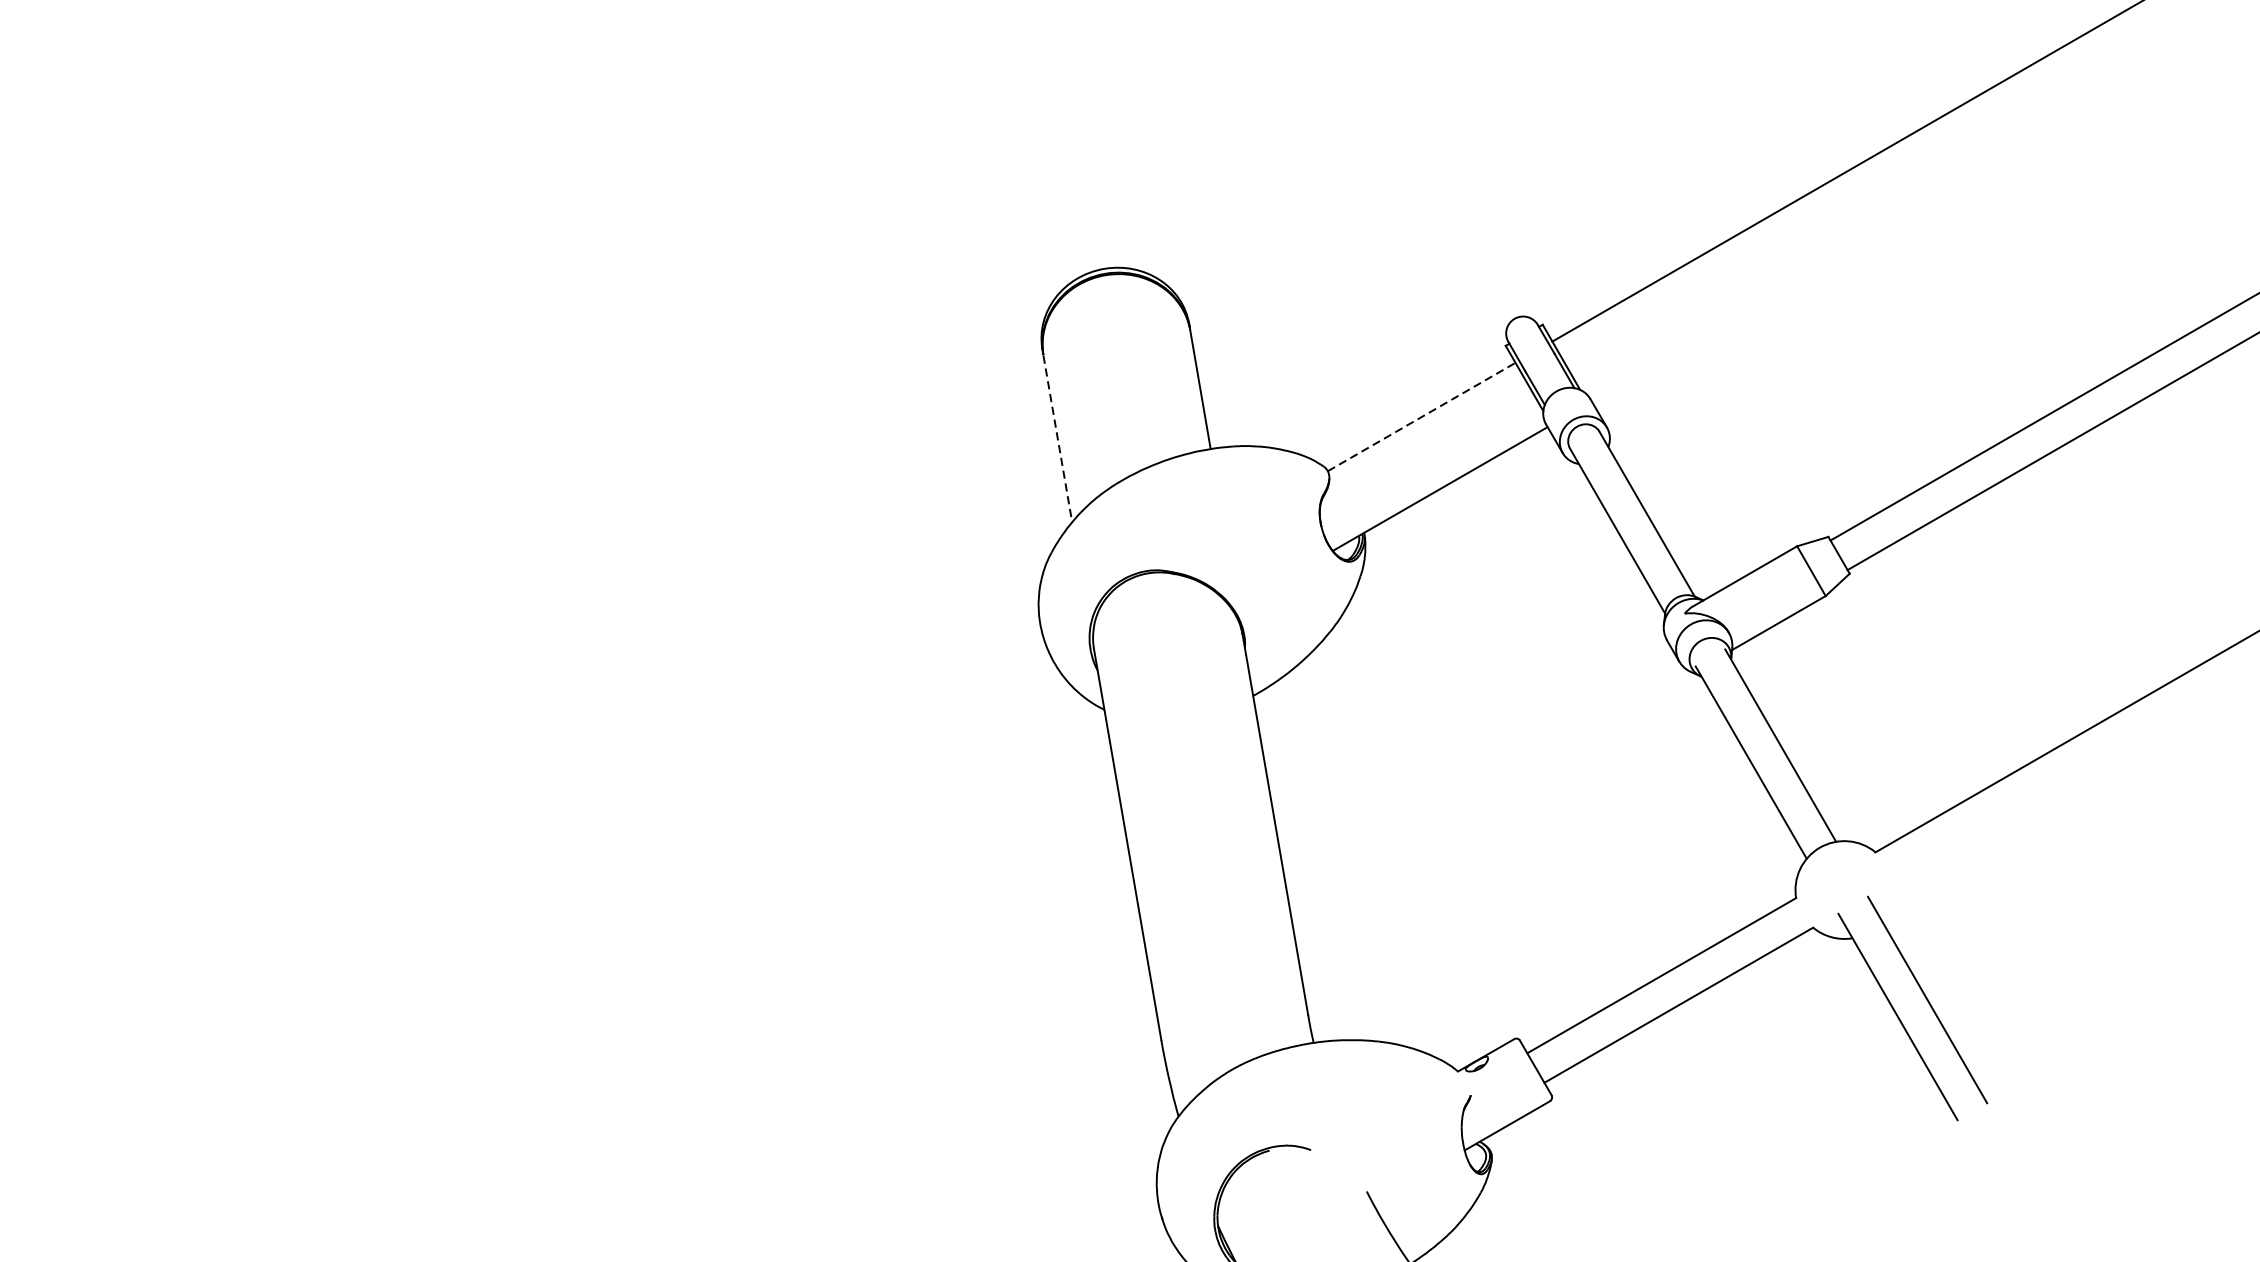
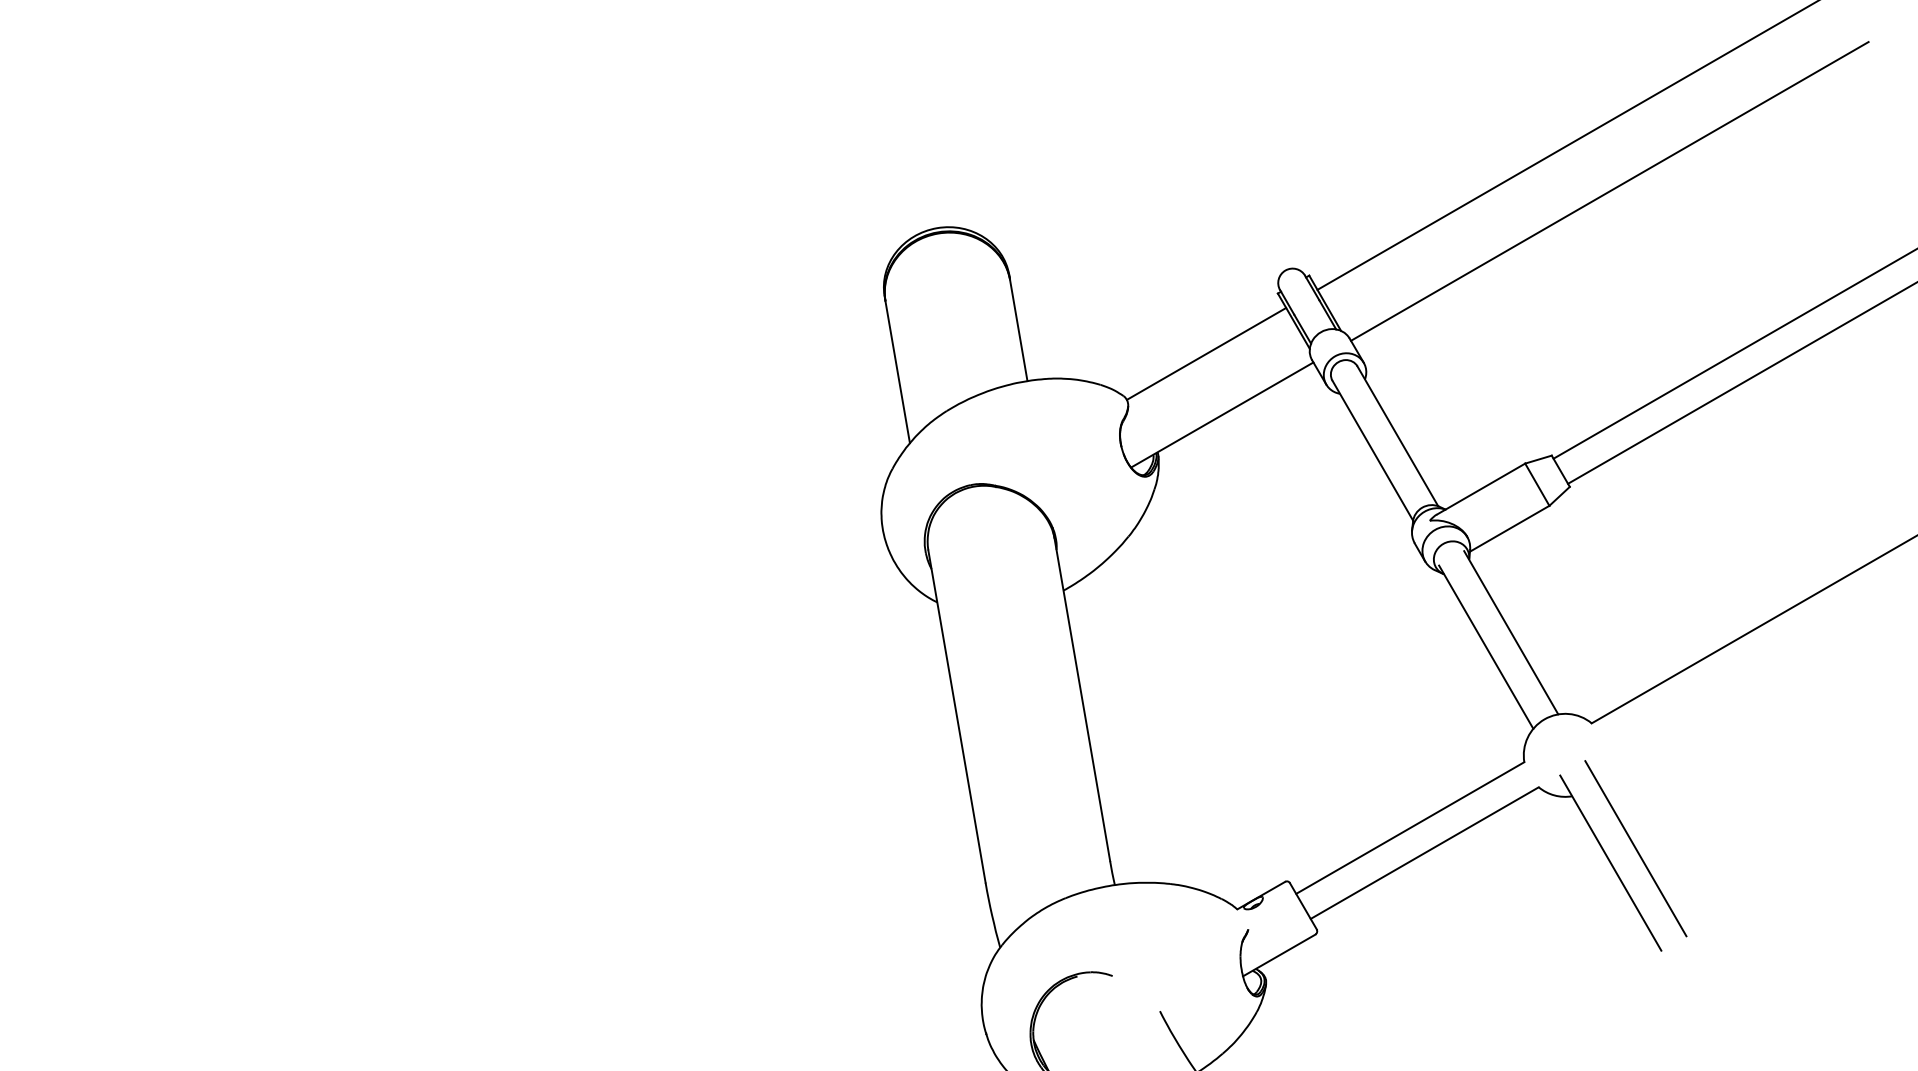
line: (1896, 225) -> (1609, 191), added
line: (1421, 416) -> (1206, 353), dashed -> solid
line: (1057, 438) -> (897, 372), dashed -> solid

